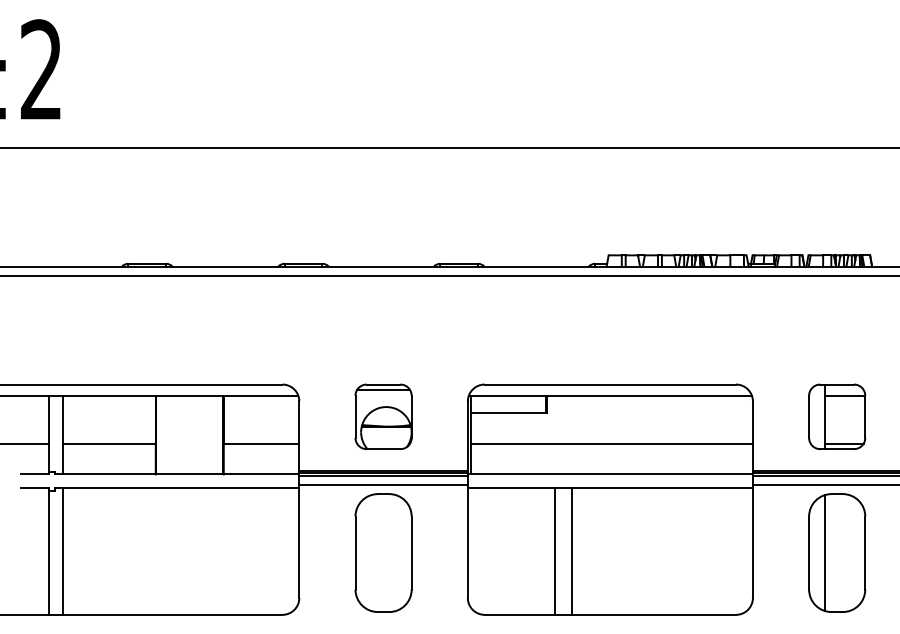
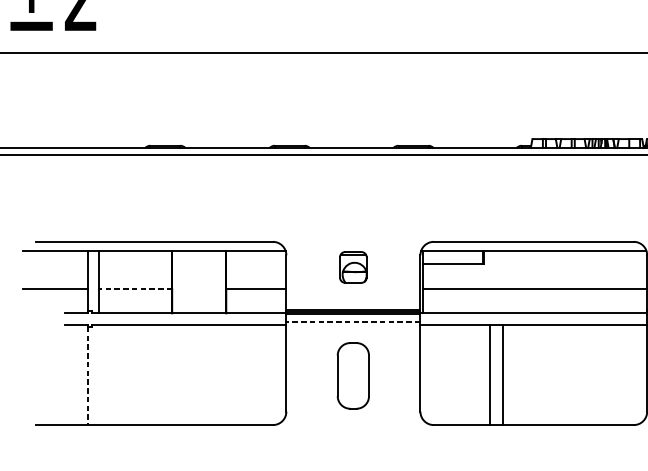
part: (383, 416) -> (353, 267), size x0.6
line: (109, 443) -> (135, 288), solid -> dashed
line: (383, 485) -> (353, 322), solid -> dashed
line: (63, 551) -> (98, 374), removed
part: (383, 552) -> (353, 375), size x0.7
line: (49, 553) -> (87, 376), solid -> dashed

